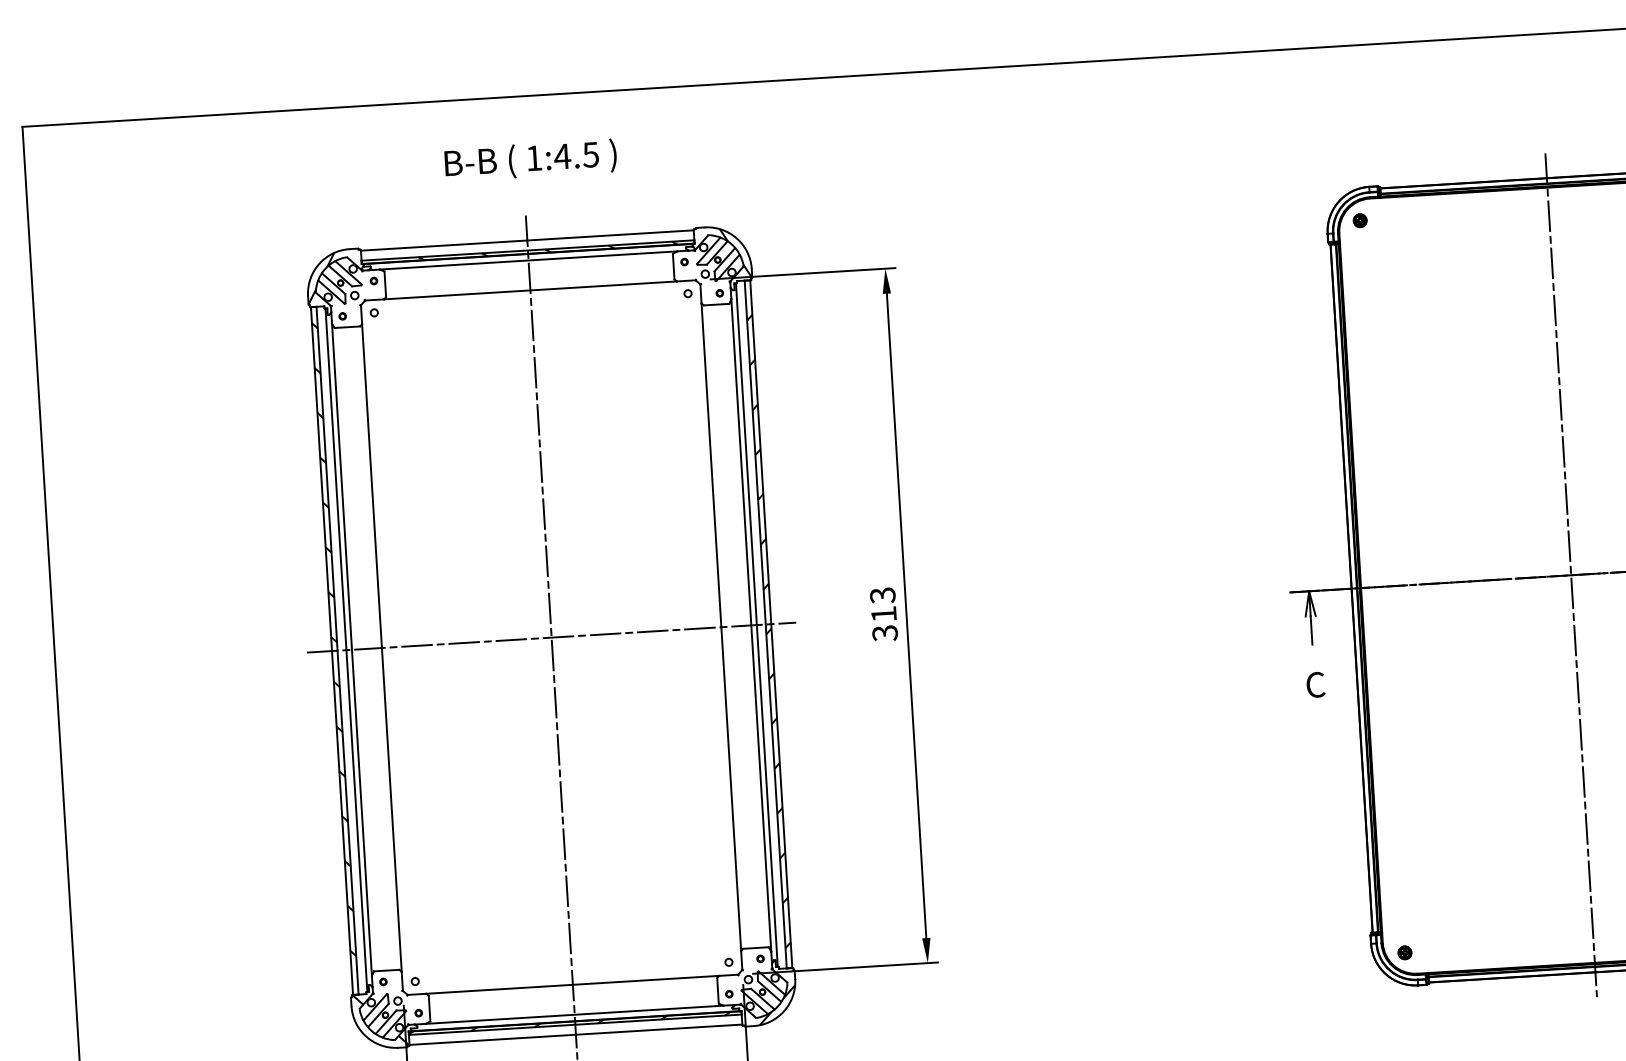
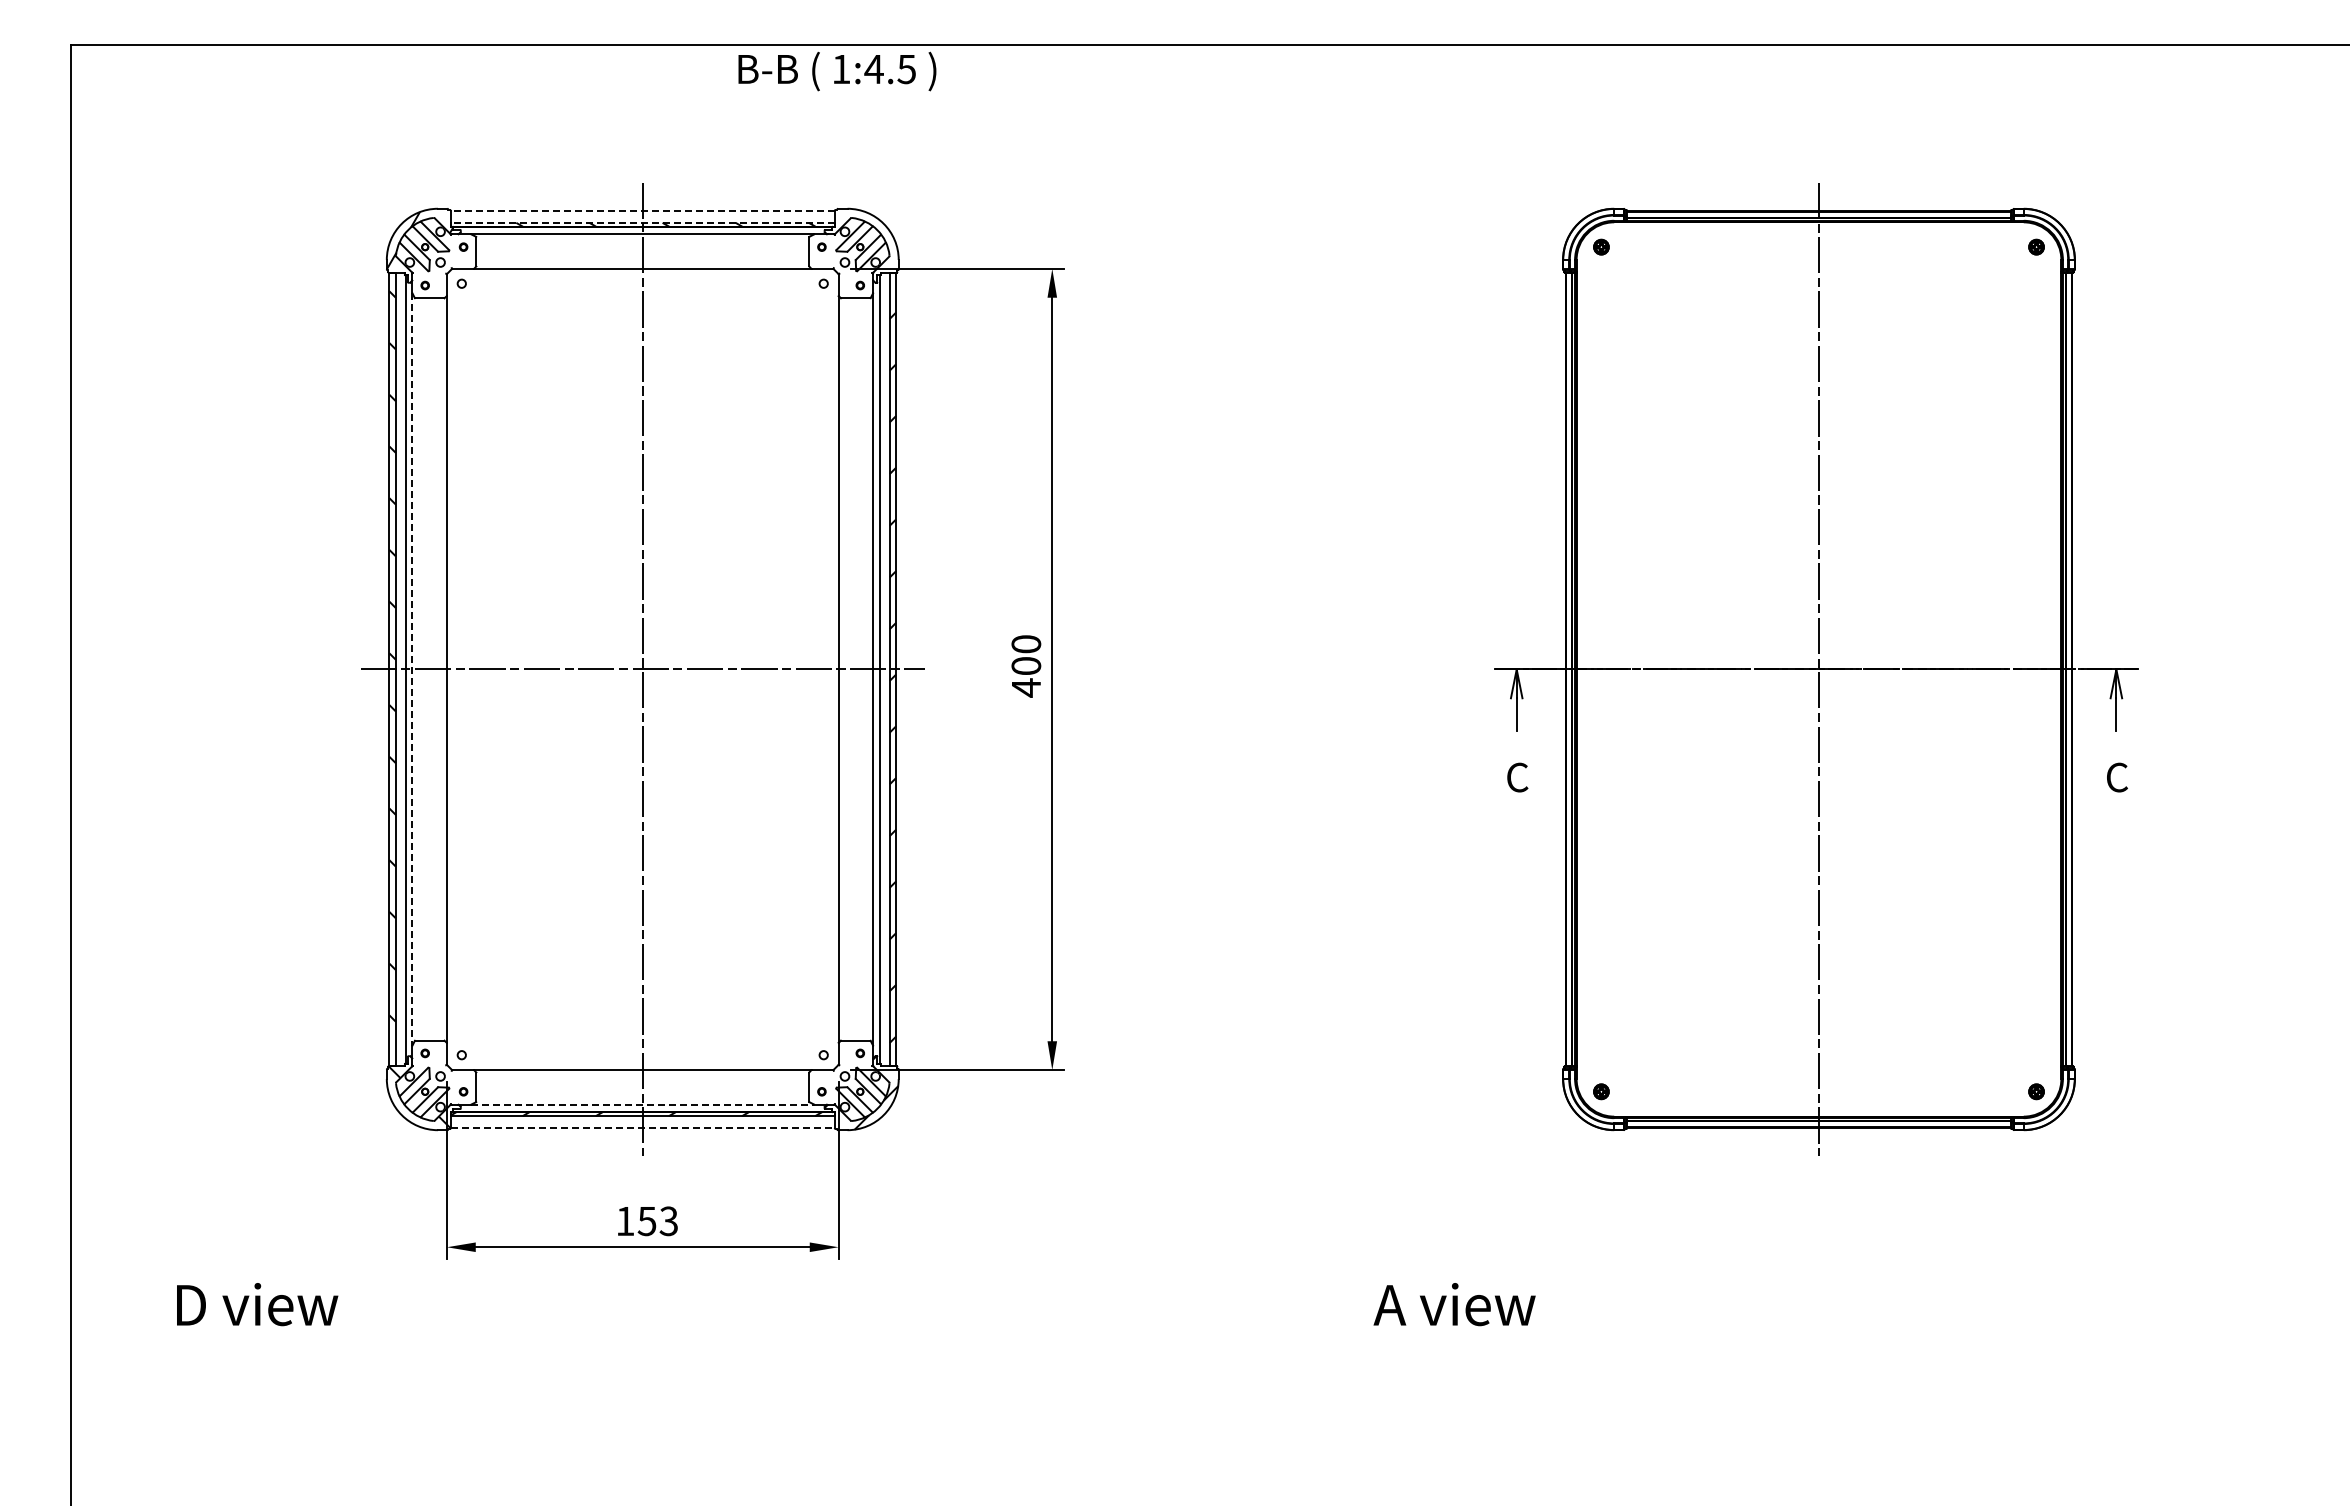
text: (530, 160) -> (837, 71), moved
line: (527, 240) -> (642, 211), solid -> dashed
line: (527, 250) -> (642, 222), solid -> dashed
hatch: (721, 253) -> (865, 240), removed
text: (884, 614) -> (1026, 666), 313 -> 400
line: (352, 649) -> (412, 669), solid -> dashed
line: (574, 1014) -> (642, 1104), solid -> dashed
line: (575, 1034) -> (642, 1127), solid -> dashed

